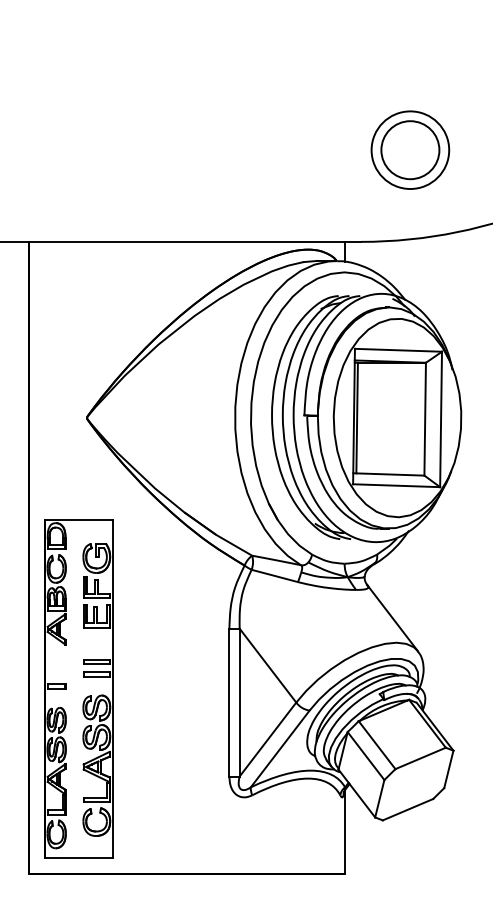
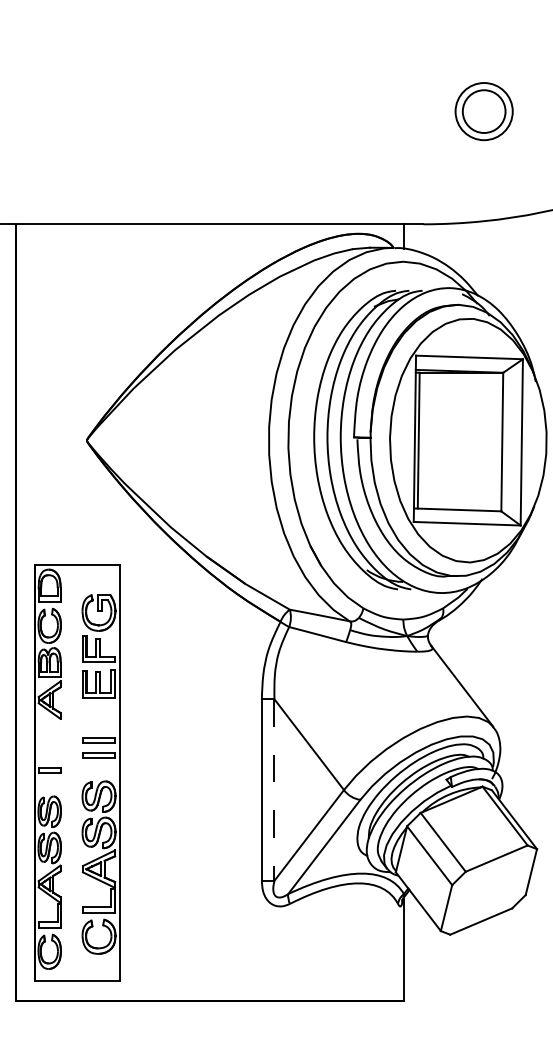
part: (410, 149) -> (484, 110), size x0.6
line: (239, 702) -> (274, 789), solid -> dashed

